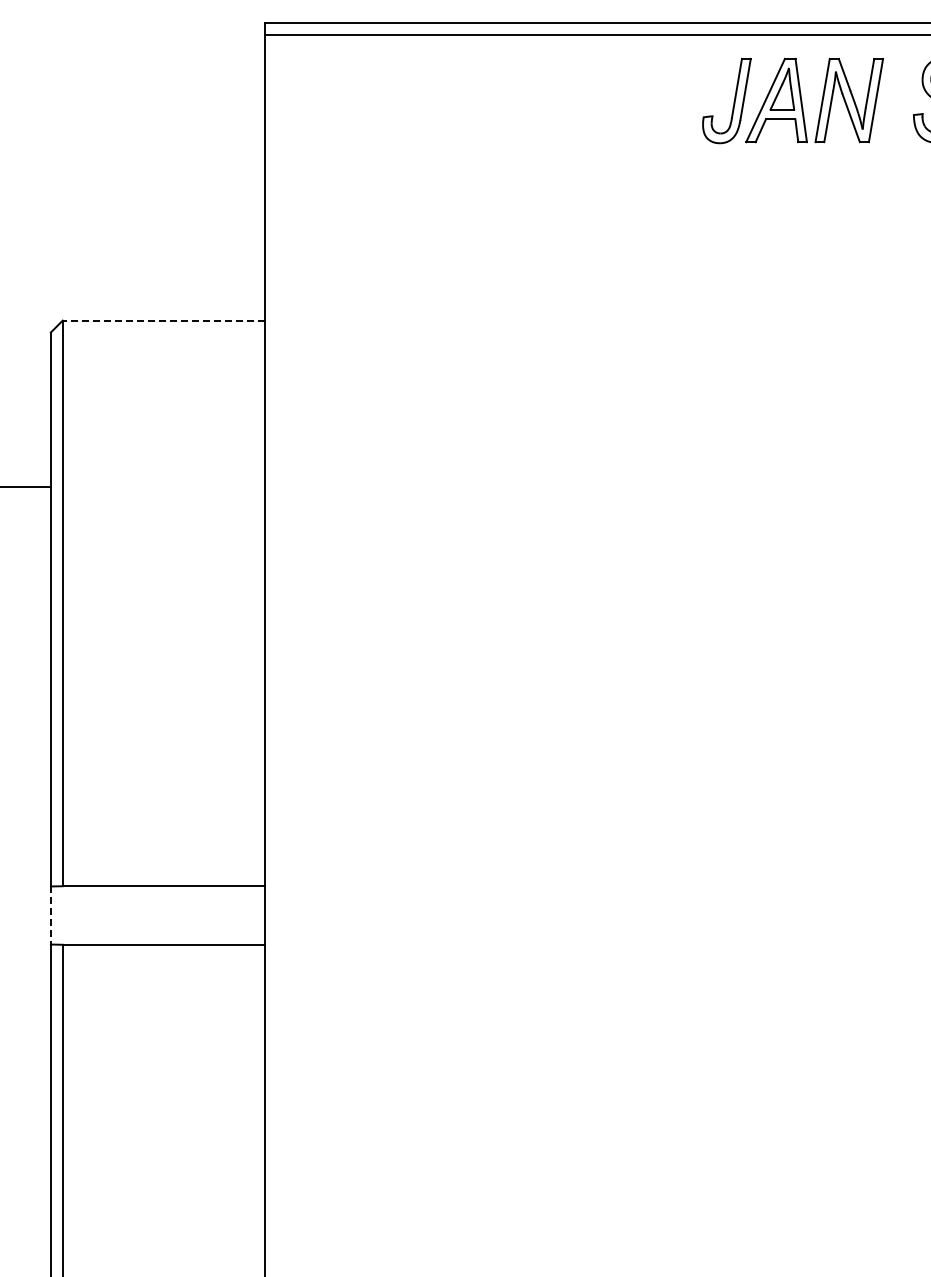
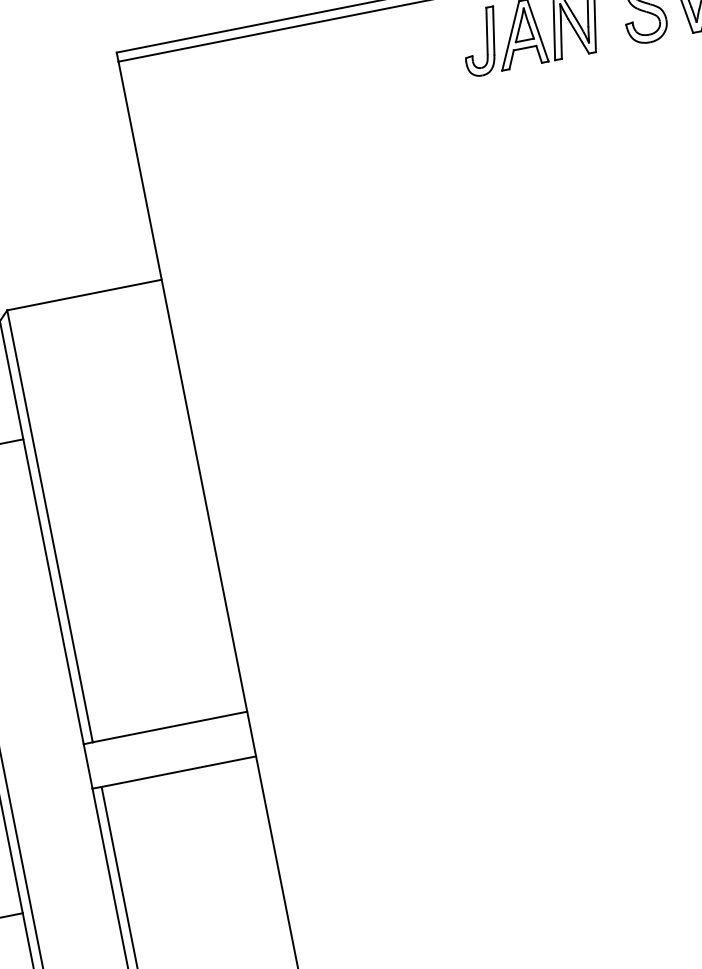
line: (163, 320) -> (84, 295), dashed -> solid
line: (50, 915) -> (87, 766), dashed -> solid

